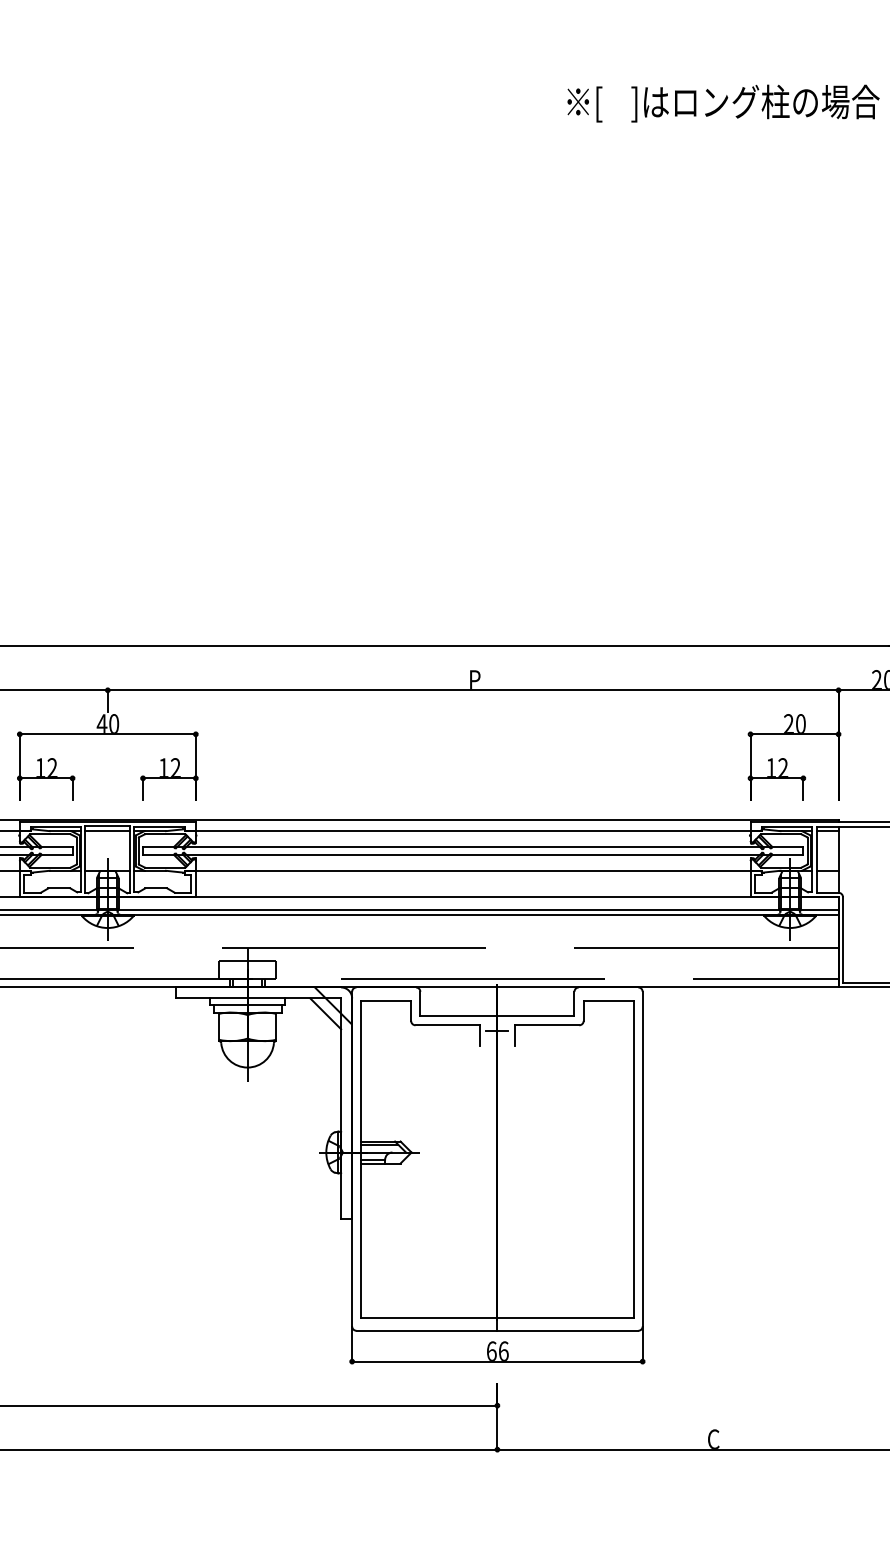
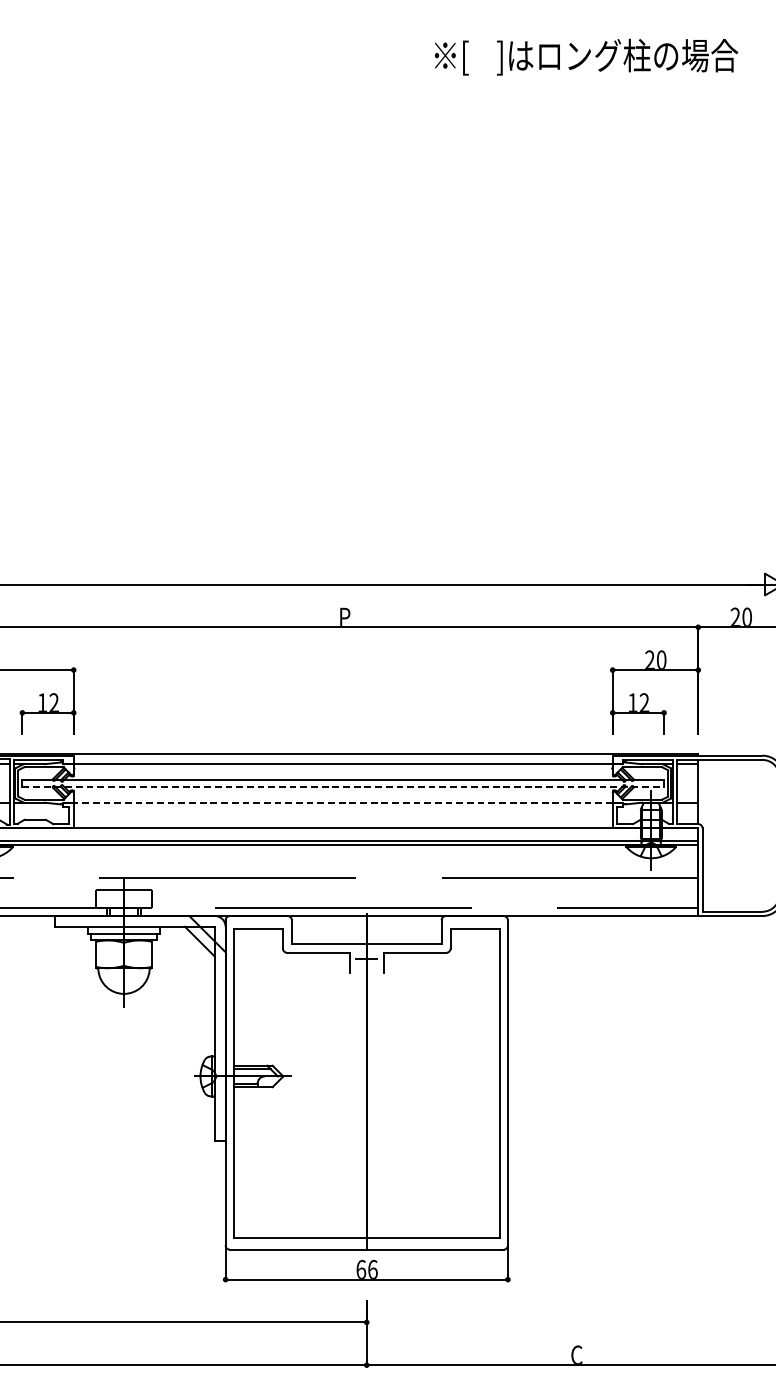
line: (473, 854) -> (343, 786), solid -> dashed
line: (472, 870) -> (342, 802), solid -> dashed

